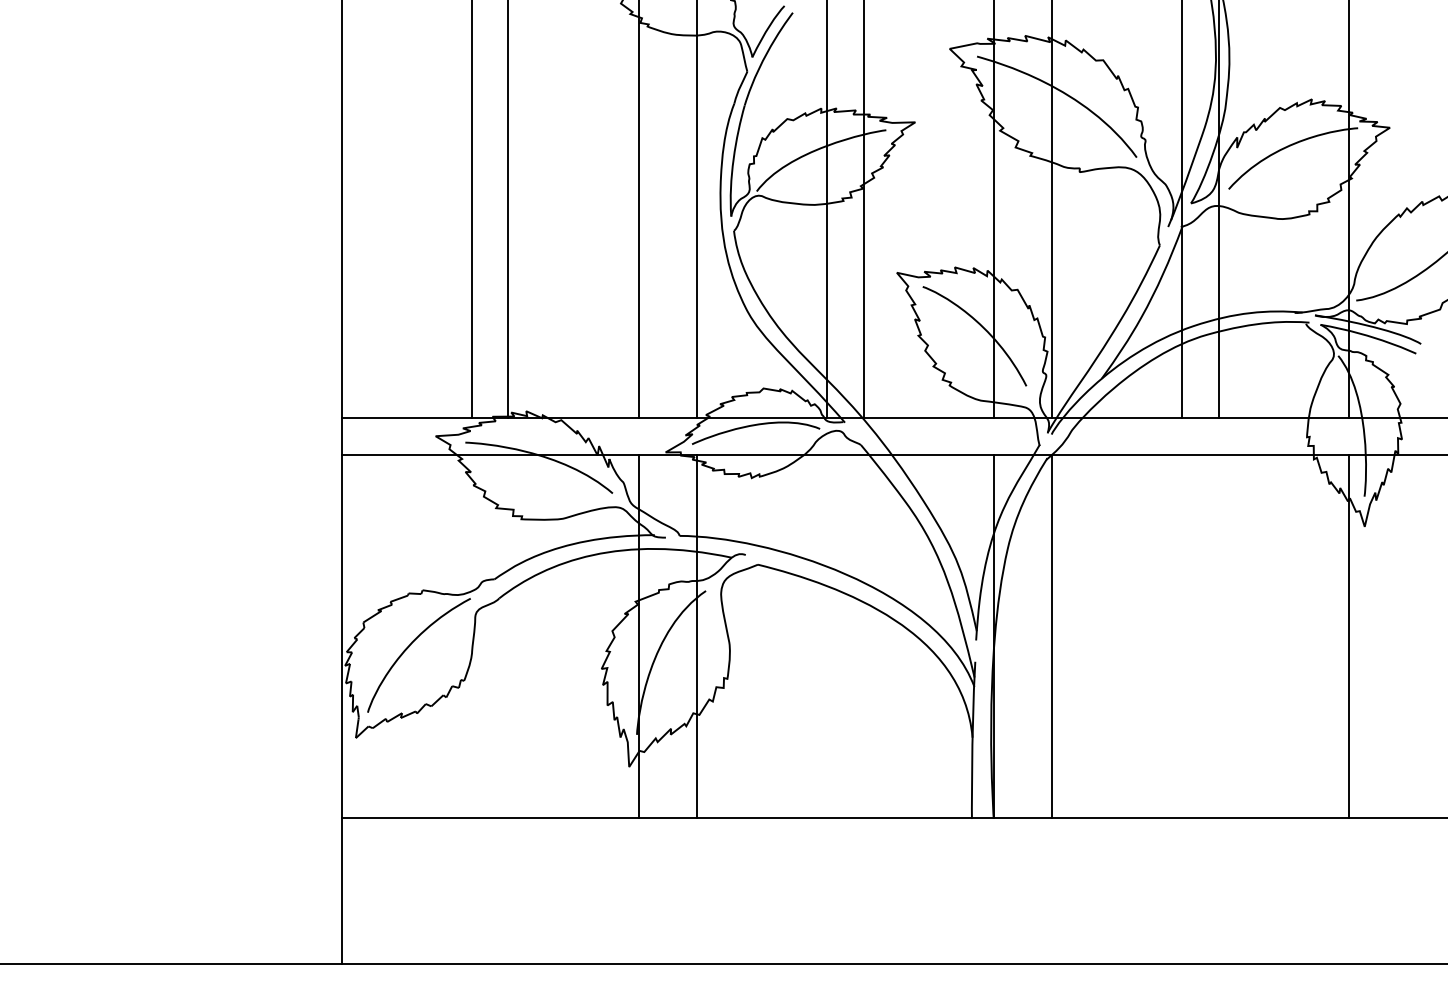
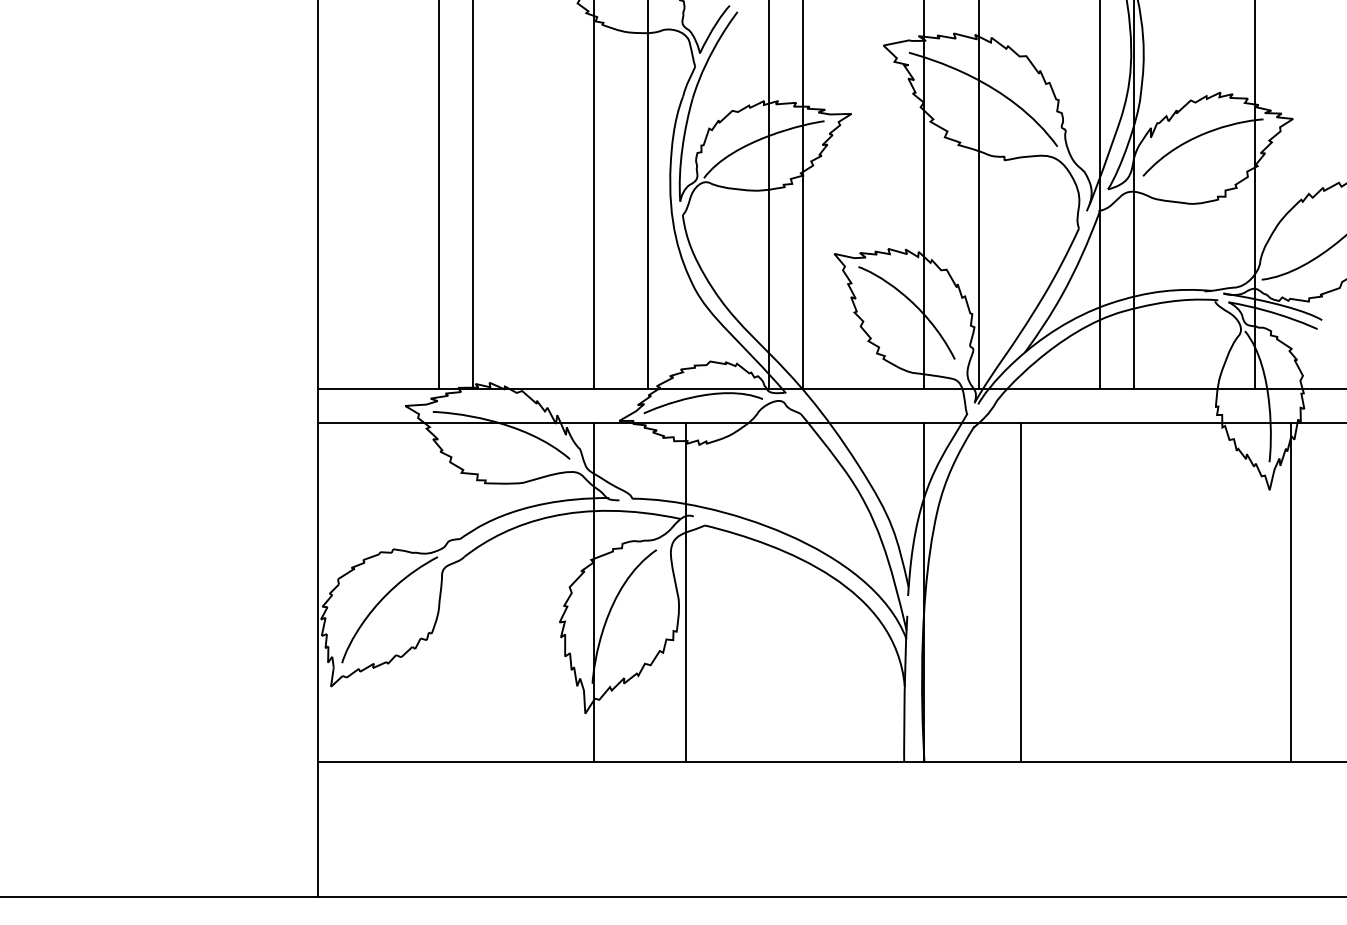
line: (696, 636) -> (686, 592), moved
line: (1051, 636) -> (1021, 592), moved
line: (1348, 636) -> (1290, 592), moved

